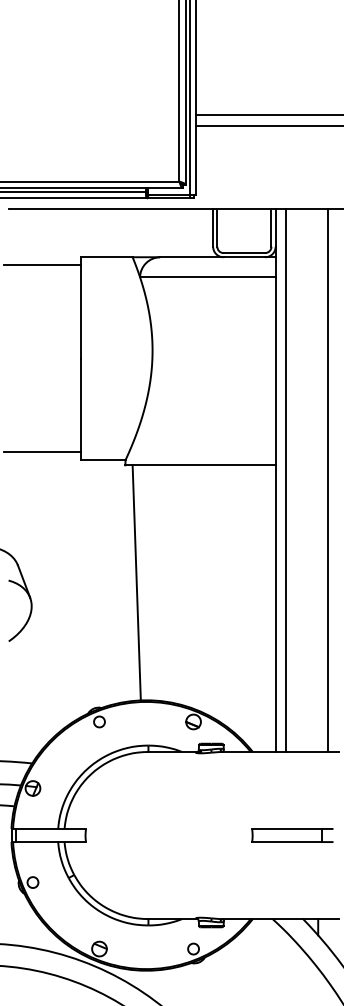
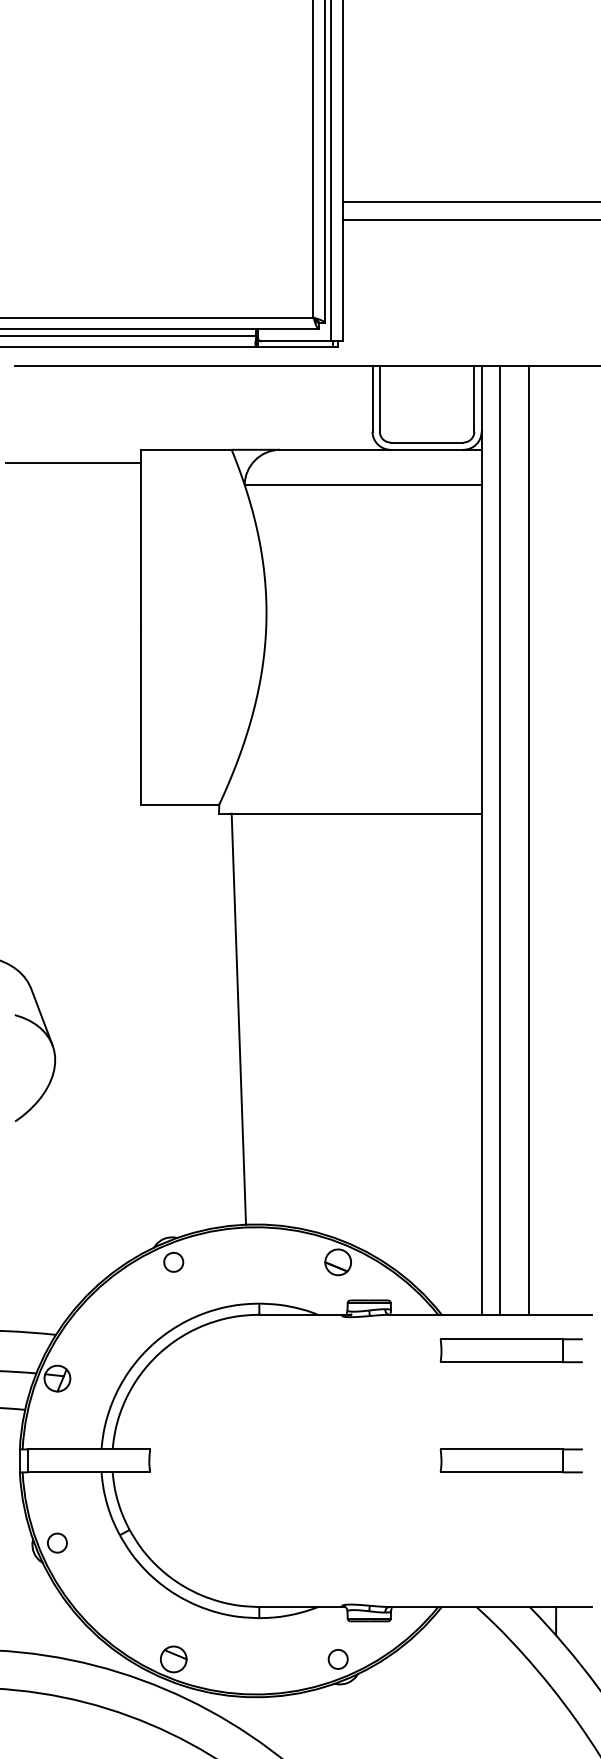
line: (41, 452) -> (72, 791), removed
line: (327, 480) -> (528, 840), moved
part: (292, 772) -> (511, 1350), added

